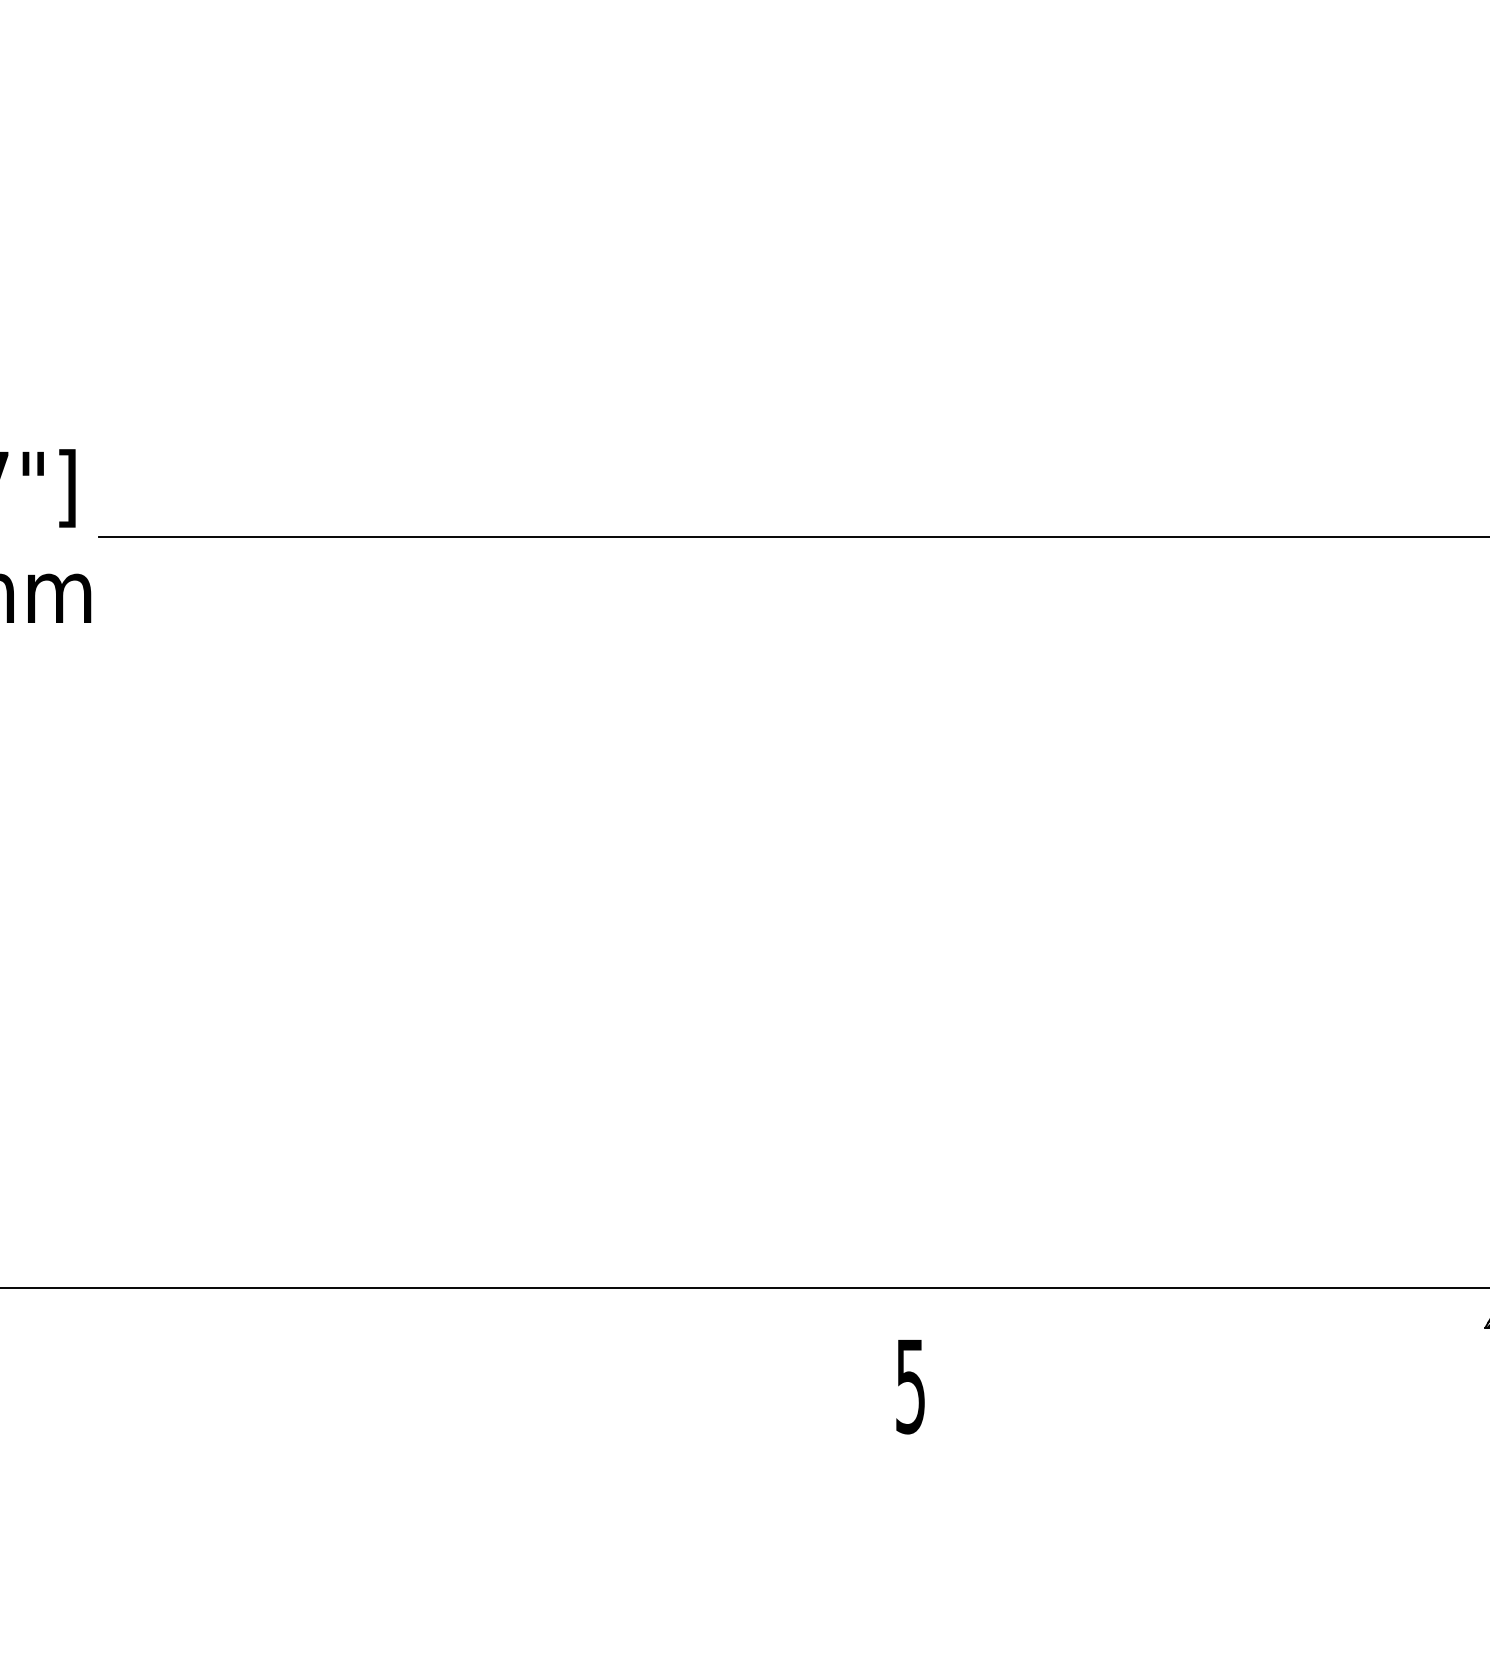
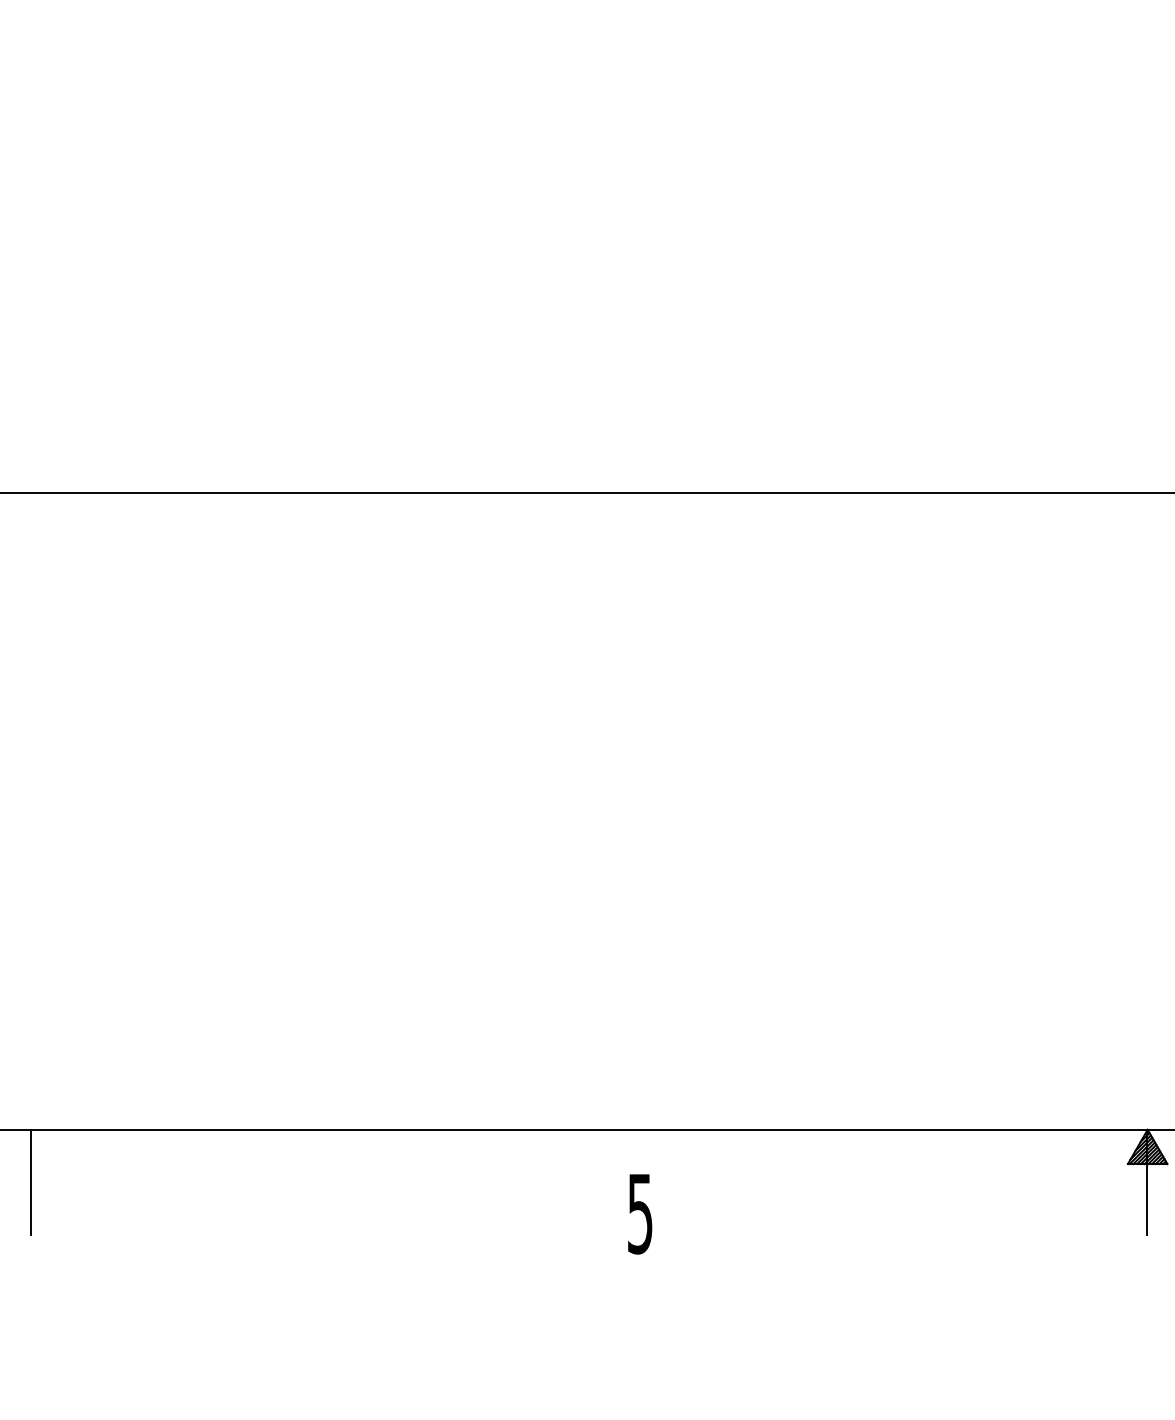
line: (192, 1349) -> (30, 1182), added

